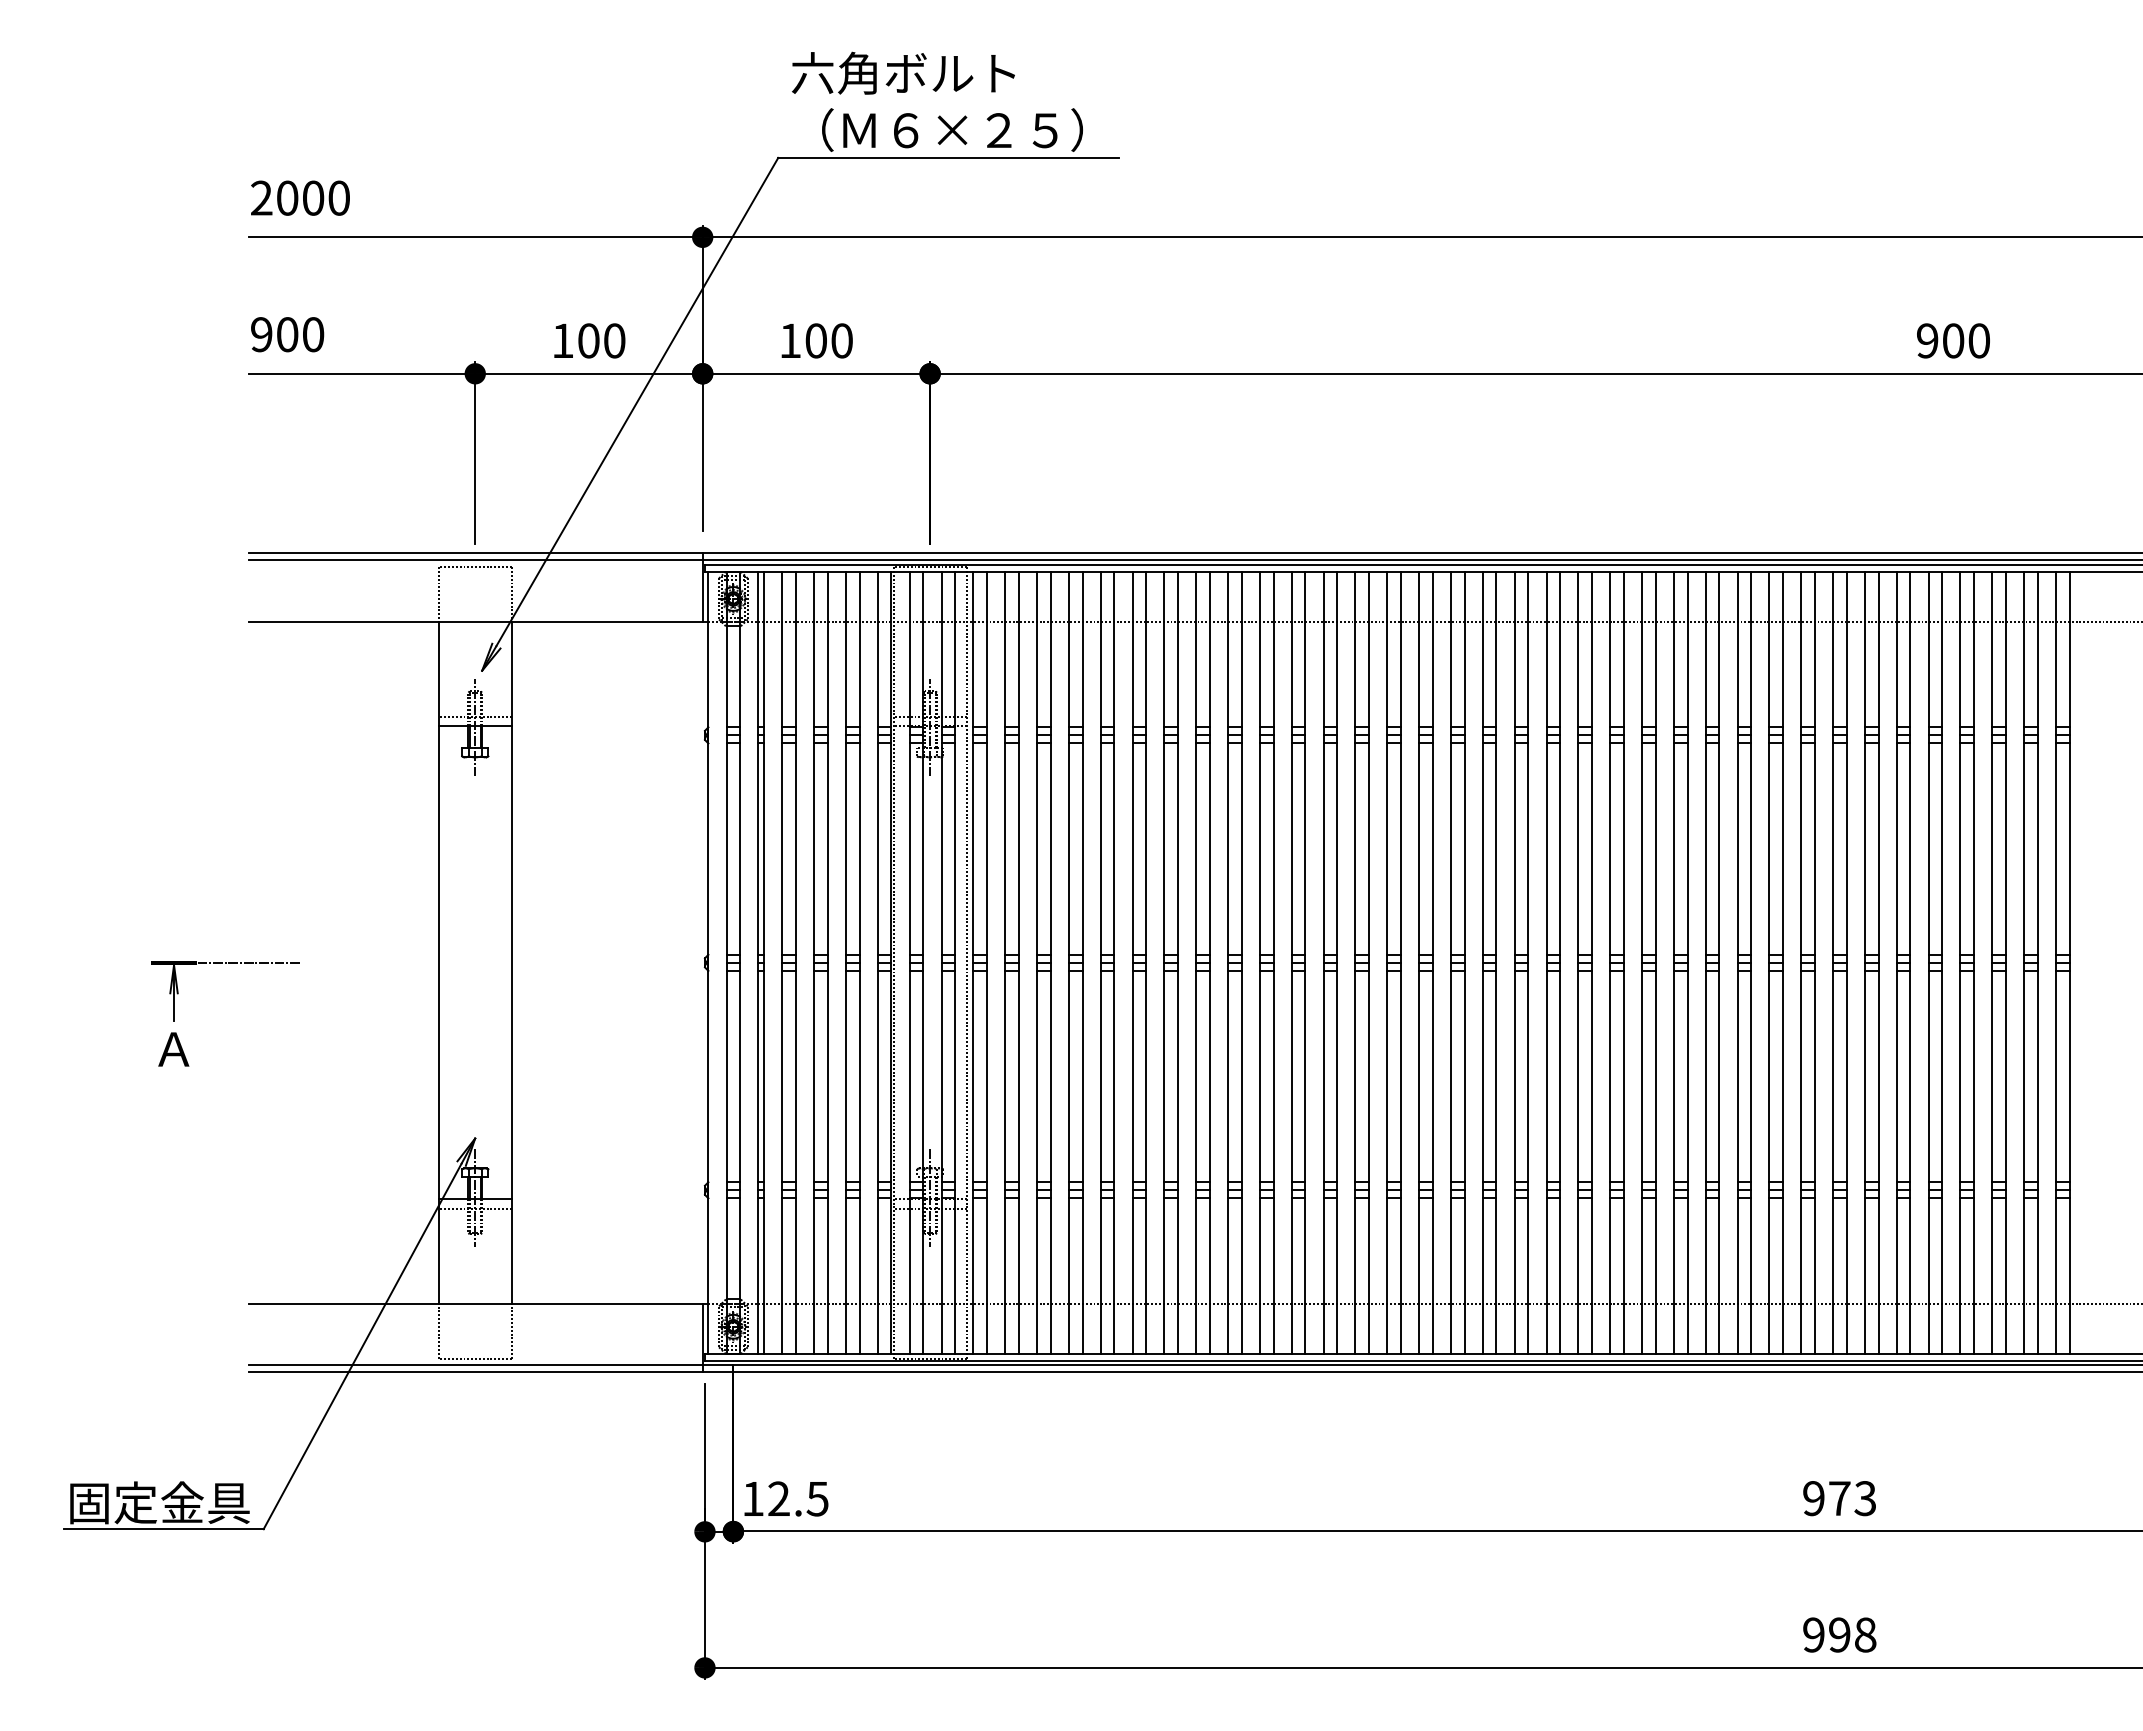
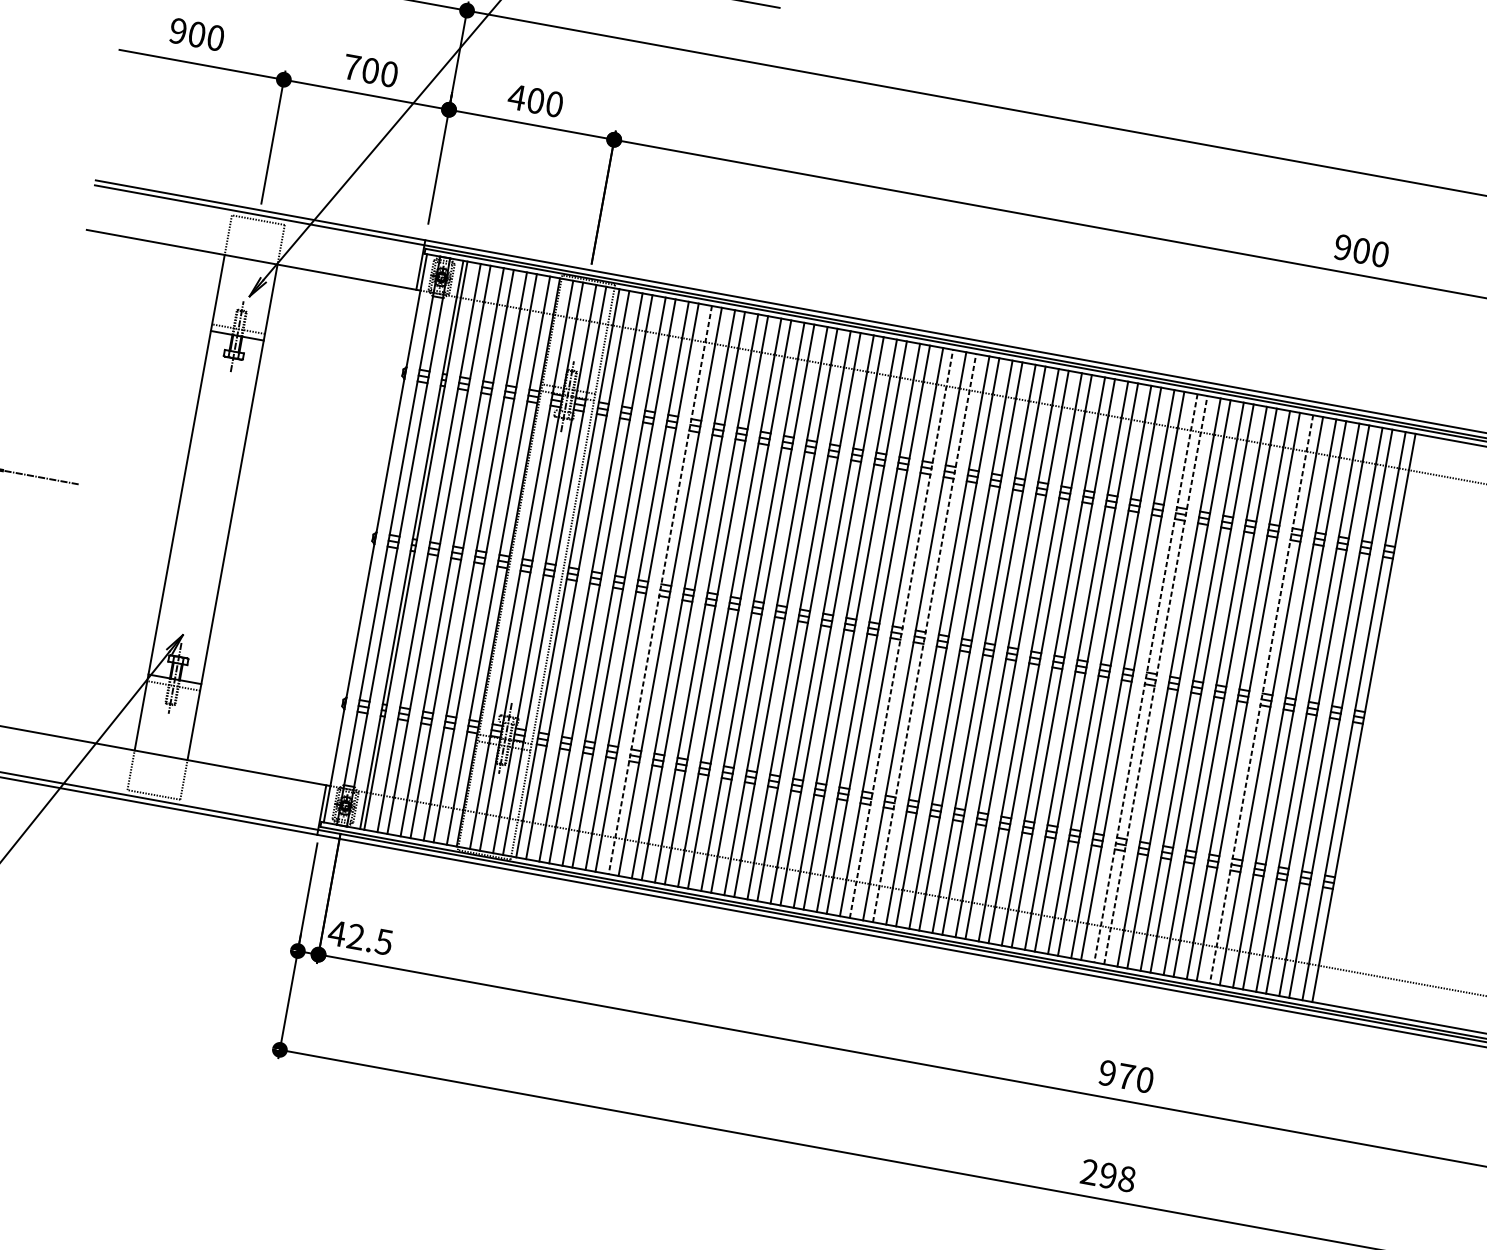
text: (287, 334) -> (197, 34), moved
text: (562, 340) -> (351, 67), 100 -> 700
text: (789, 340) -> (516, 97), 100 -> 400
line: (1432, 962) -> (901, 633), solid -> dashed
line: (1464, 962) -> (924, 637), solid -> dashed
line: (1783, 962) -> (1156, 679), solid -> dashed
line: (1100, 963) -> (660, 590), solid -> dashed
line: (1769, 963) -> (1145, 678), solid -> dashed
line: (1928, 963) -> (1261, 699), solid -> dashed
text: (752, 1498) -> (336, 933), 12.5 -> 42.5
text: (1865, 1498) -> (1145, 1080), 973 -> 970
text: (1813, 1635) -> (1089, 1172), 998 -> 298

